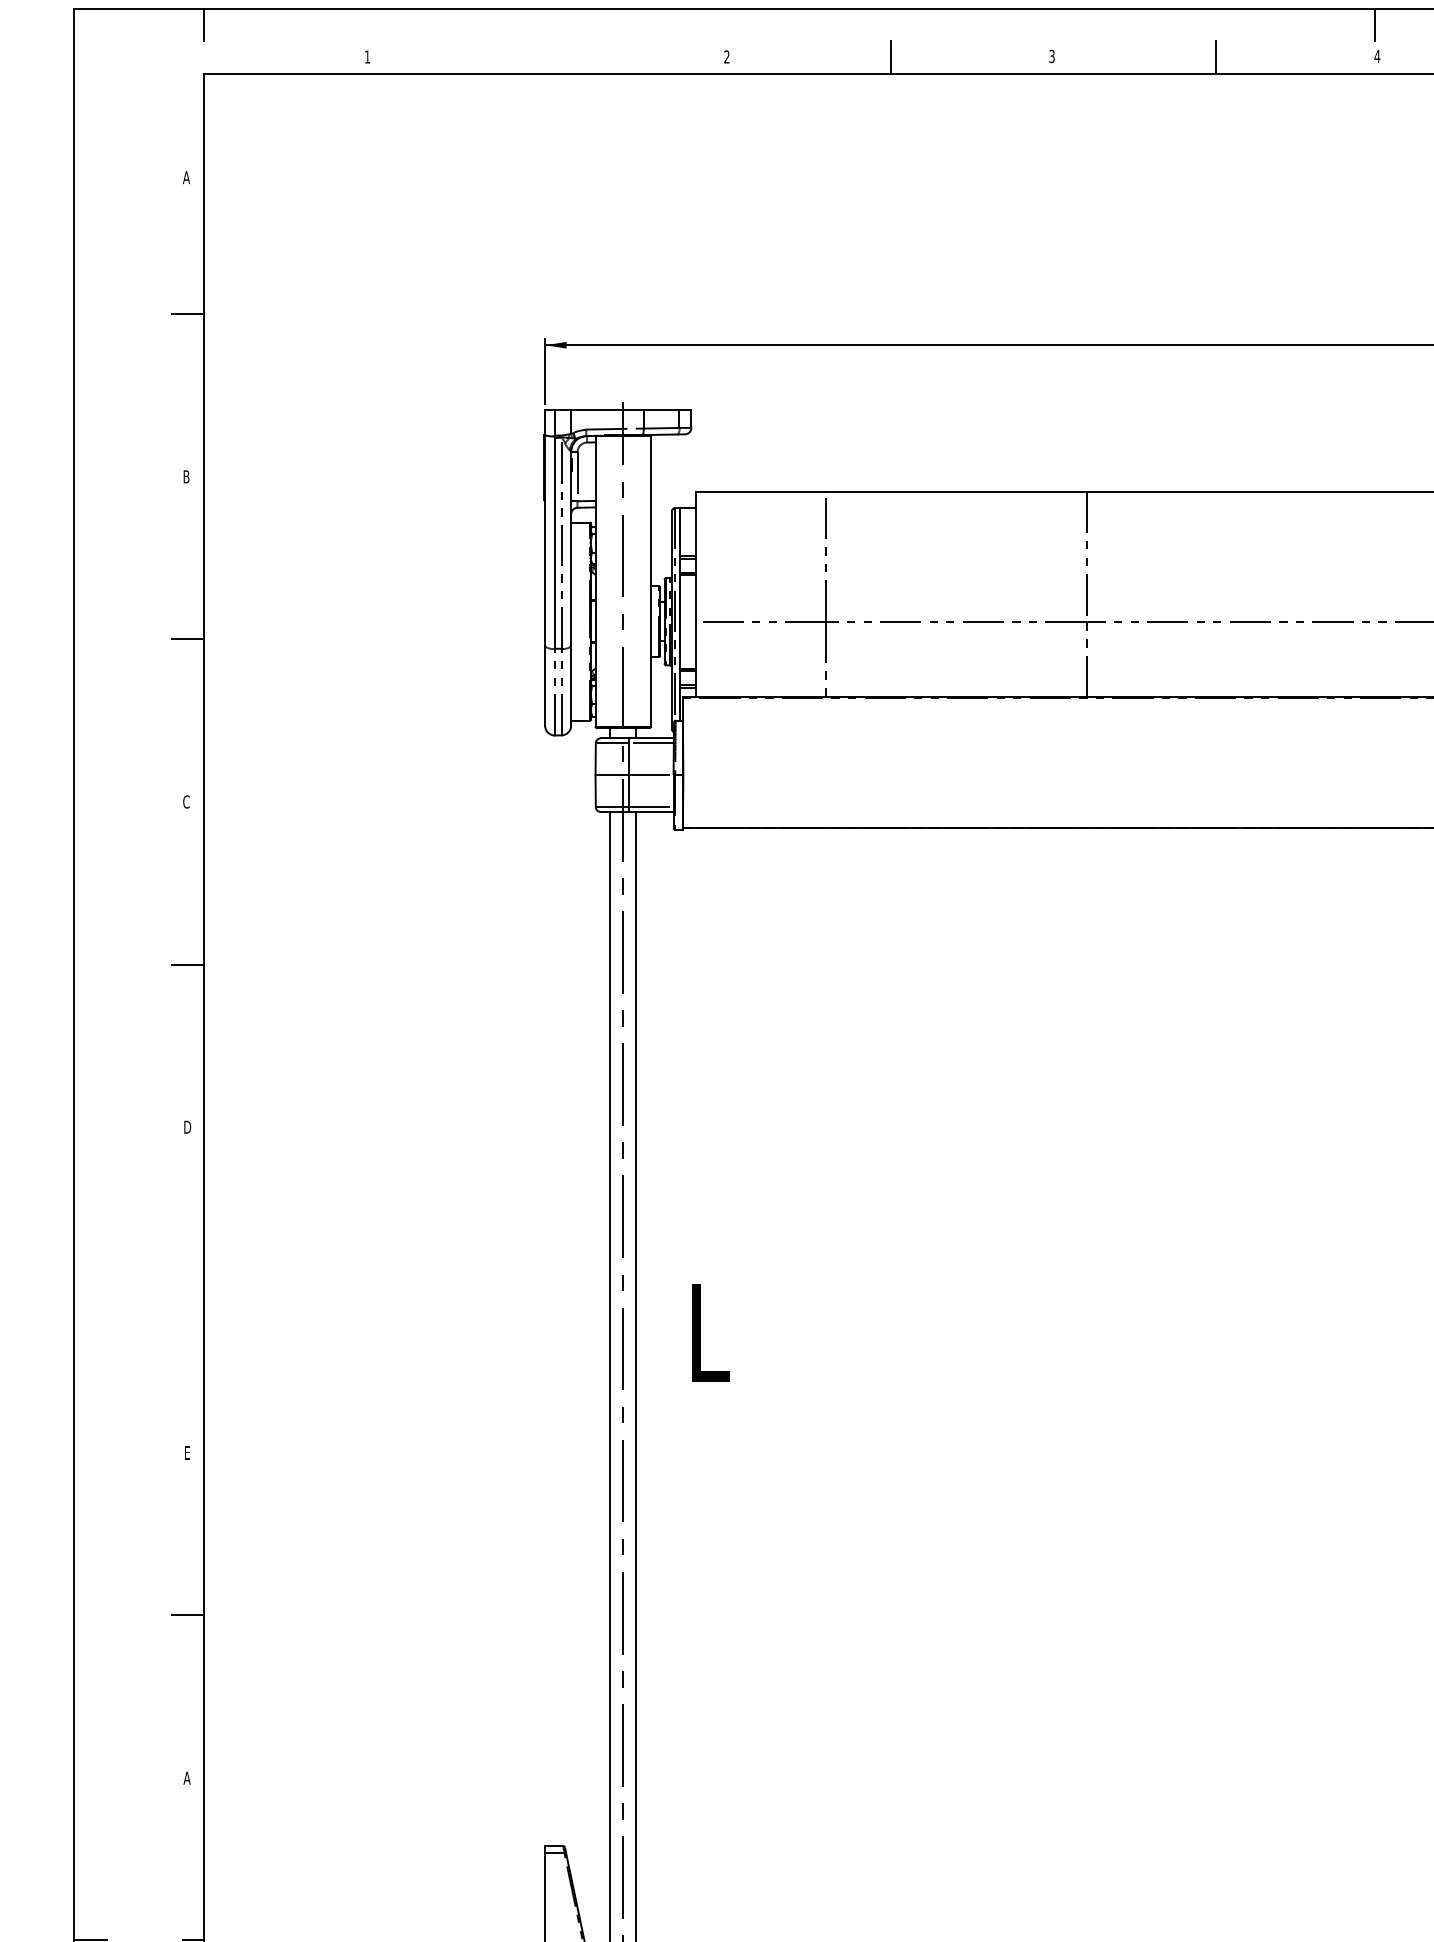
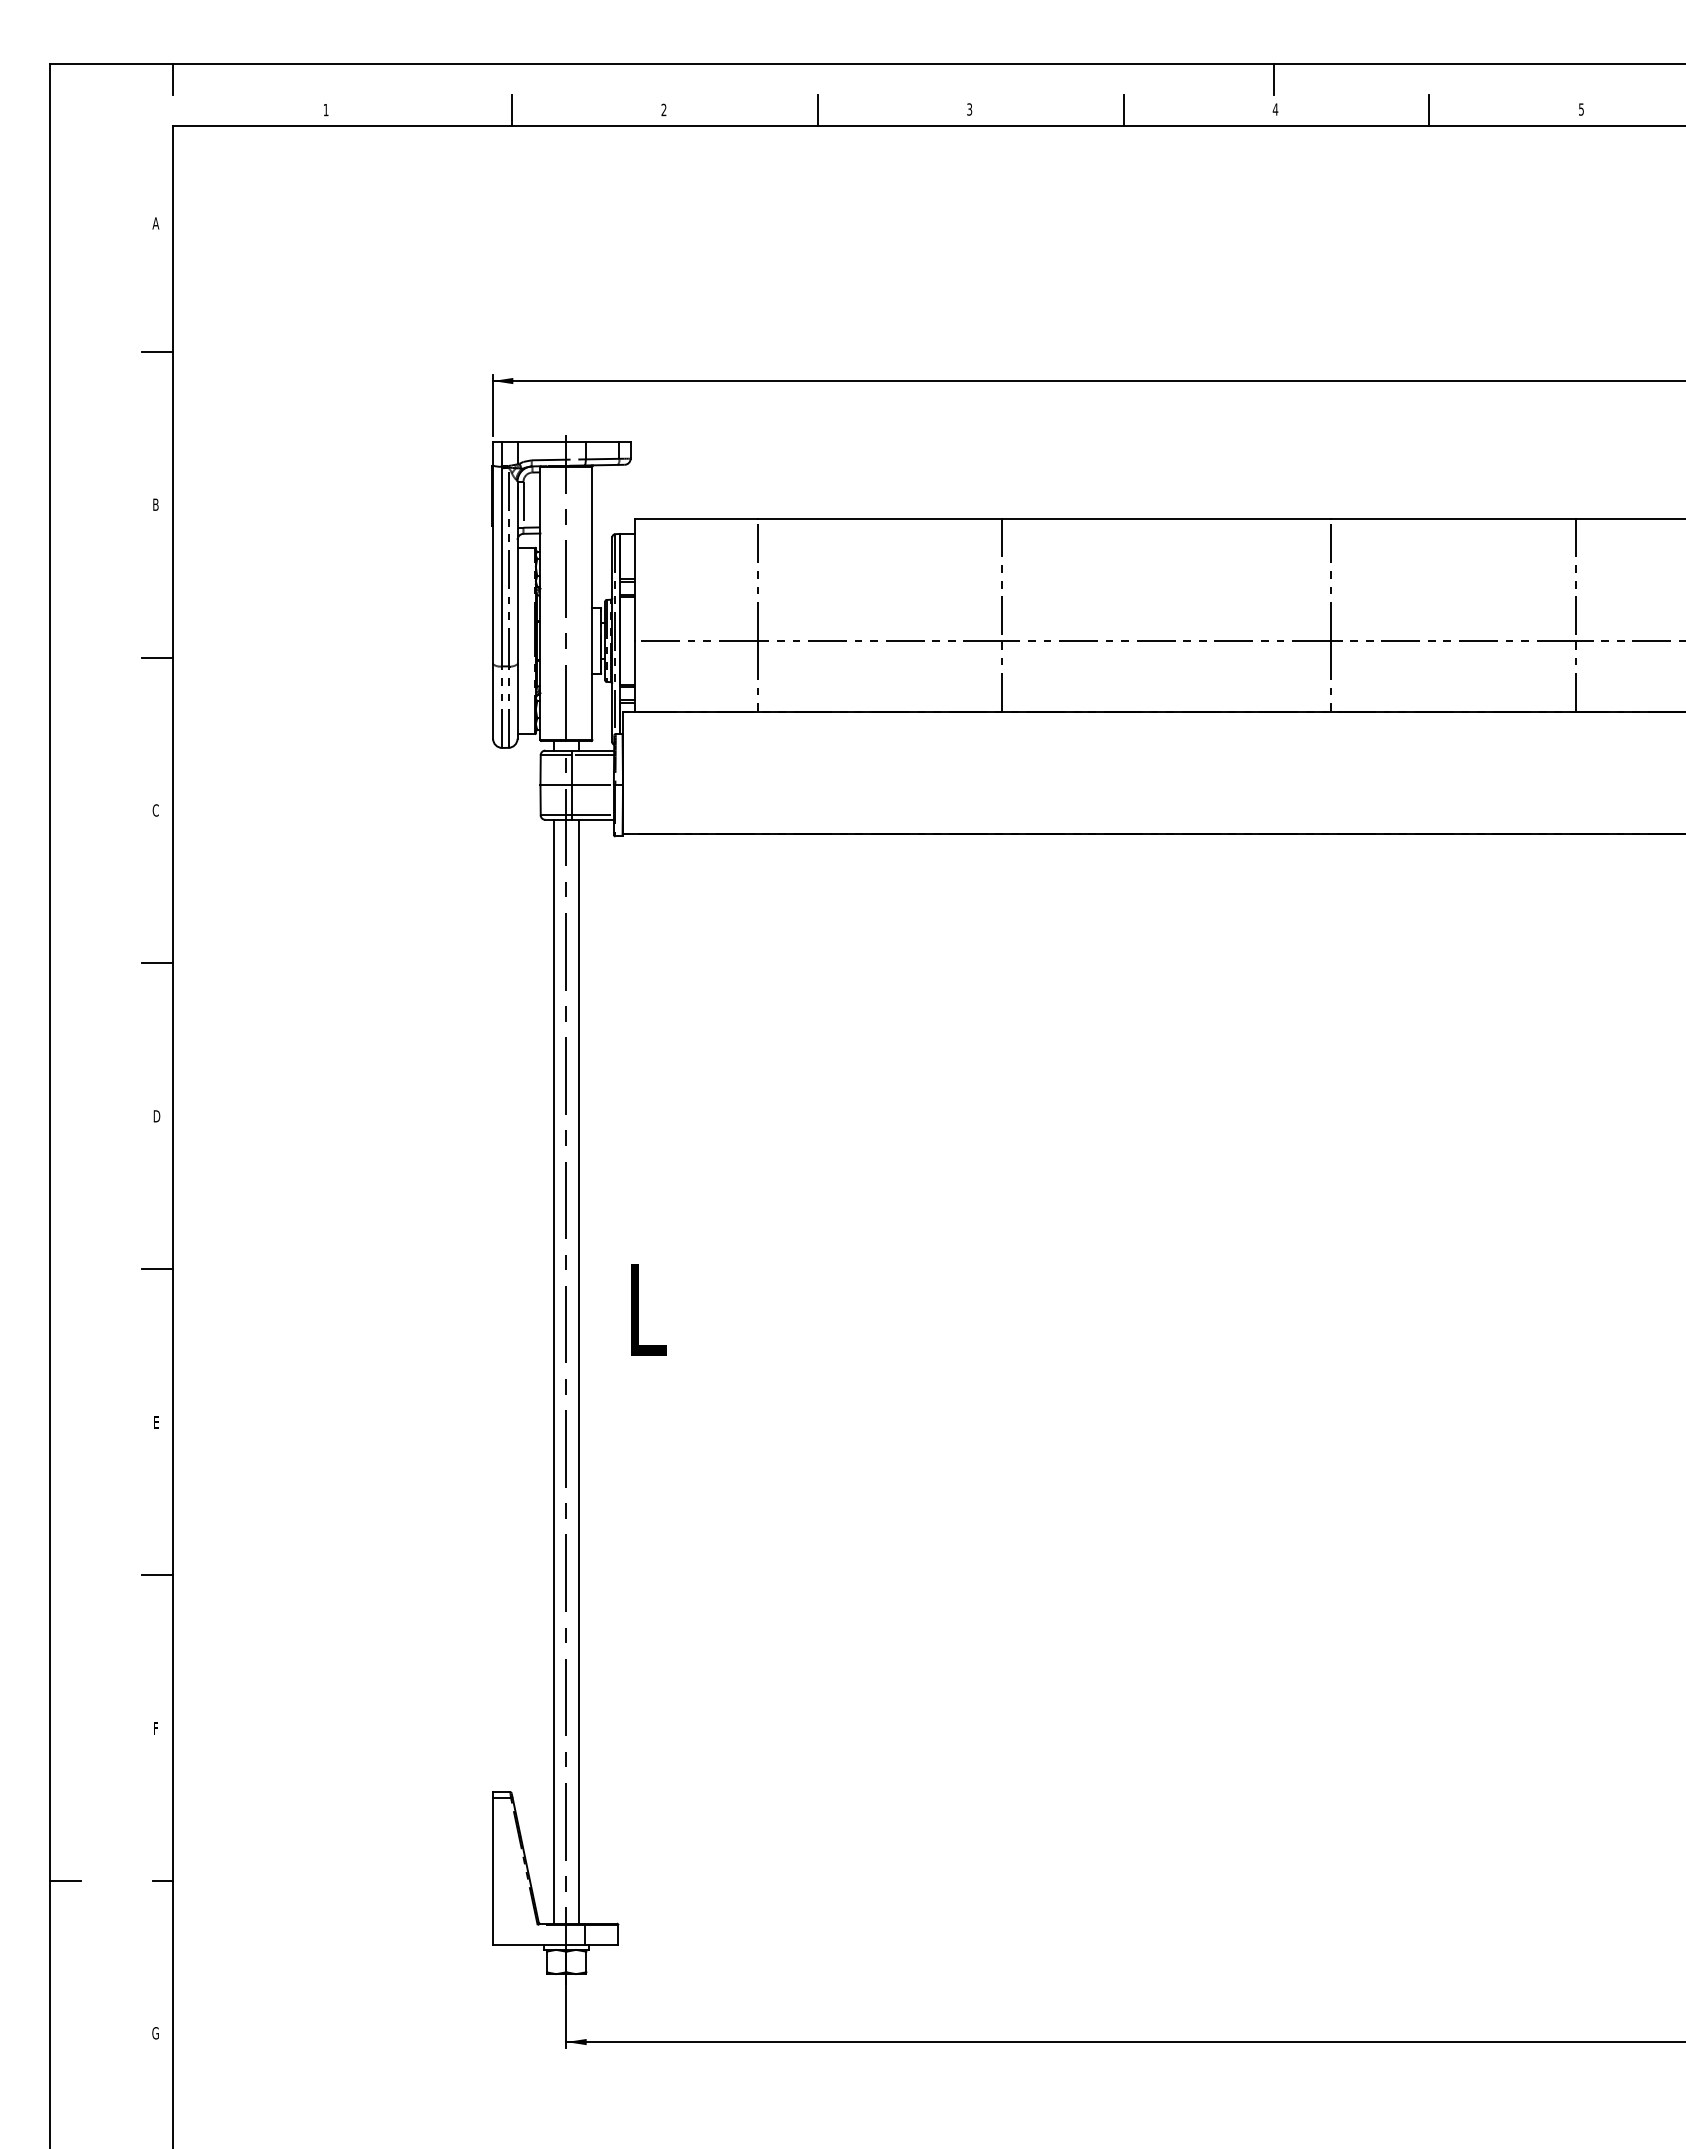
line: (565, 57) -> (512, 110), added
line: (188, 1290) -> (157, 1269), added
text: (187, 1778) -> (156, 1728), A -> F

